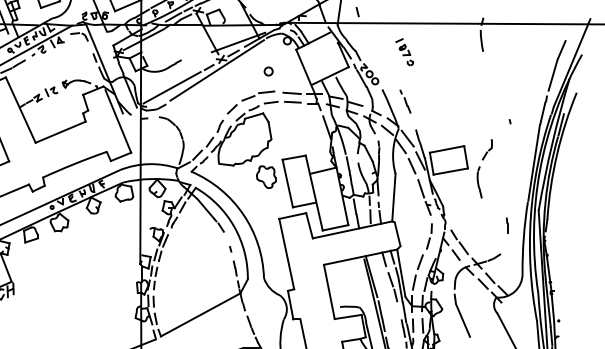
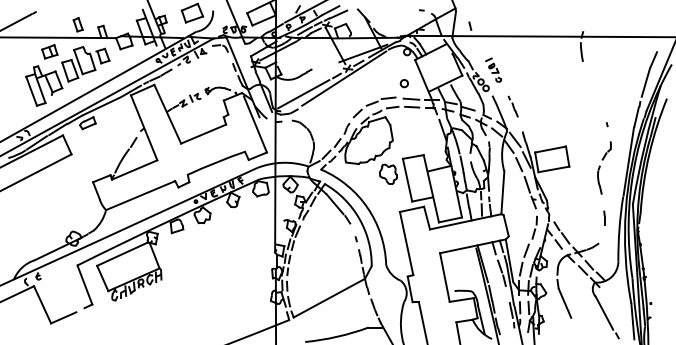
part: (404, 51) -> (493, 69), moved
circle: (267, 71) -> (403, 83), moved
part: (484, 168) -> (604, 167), moved

